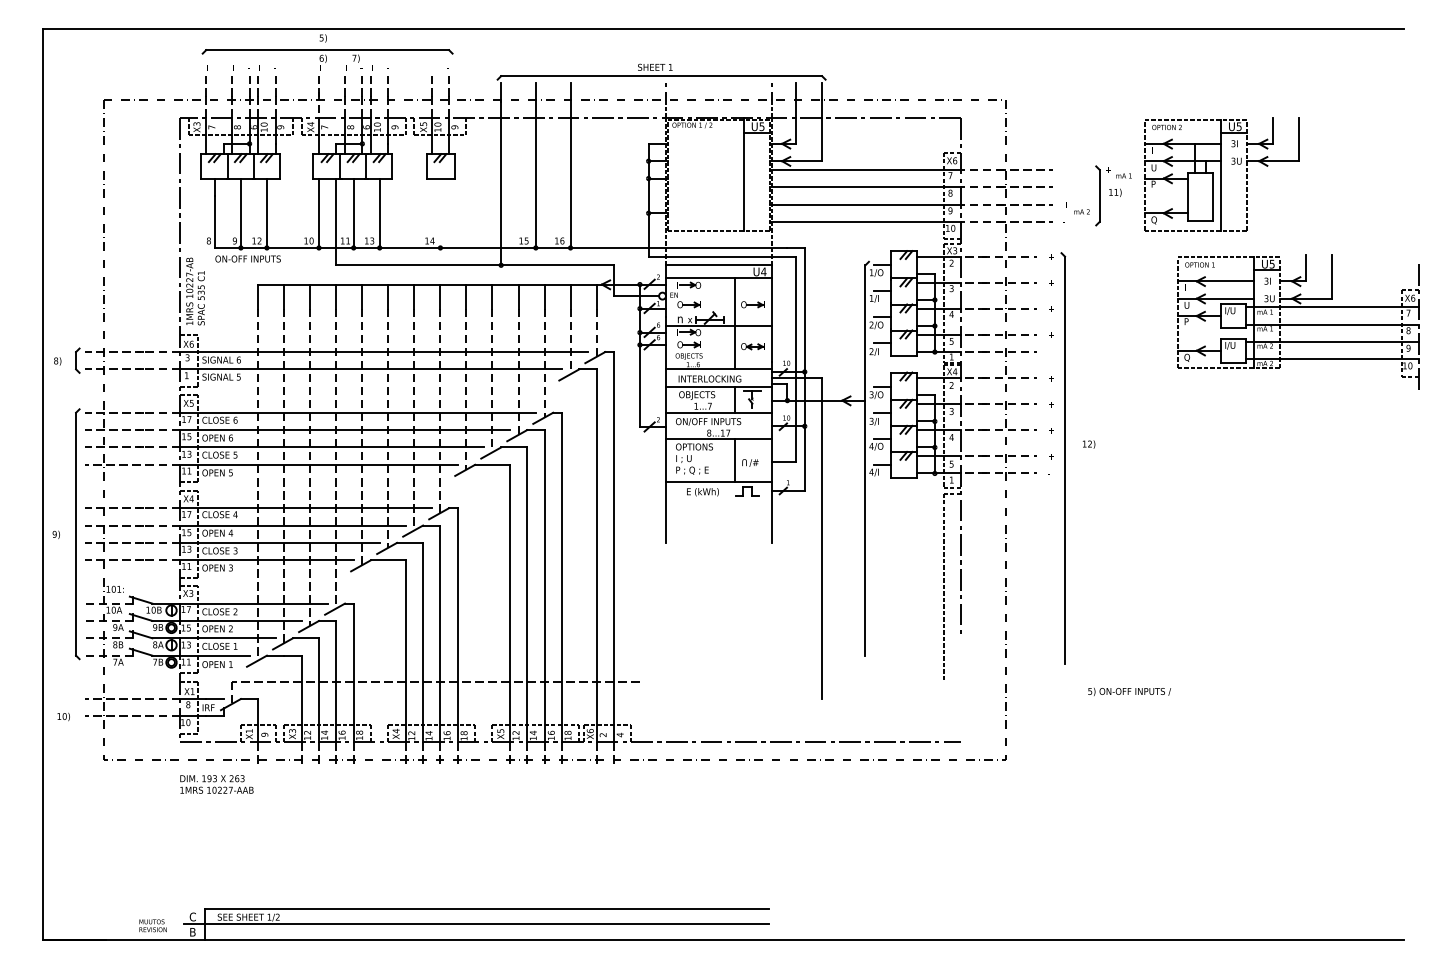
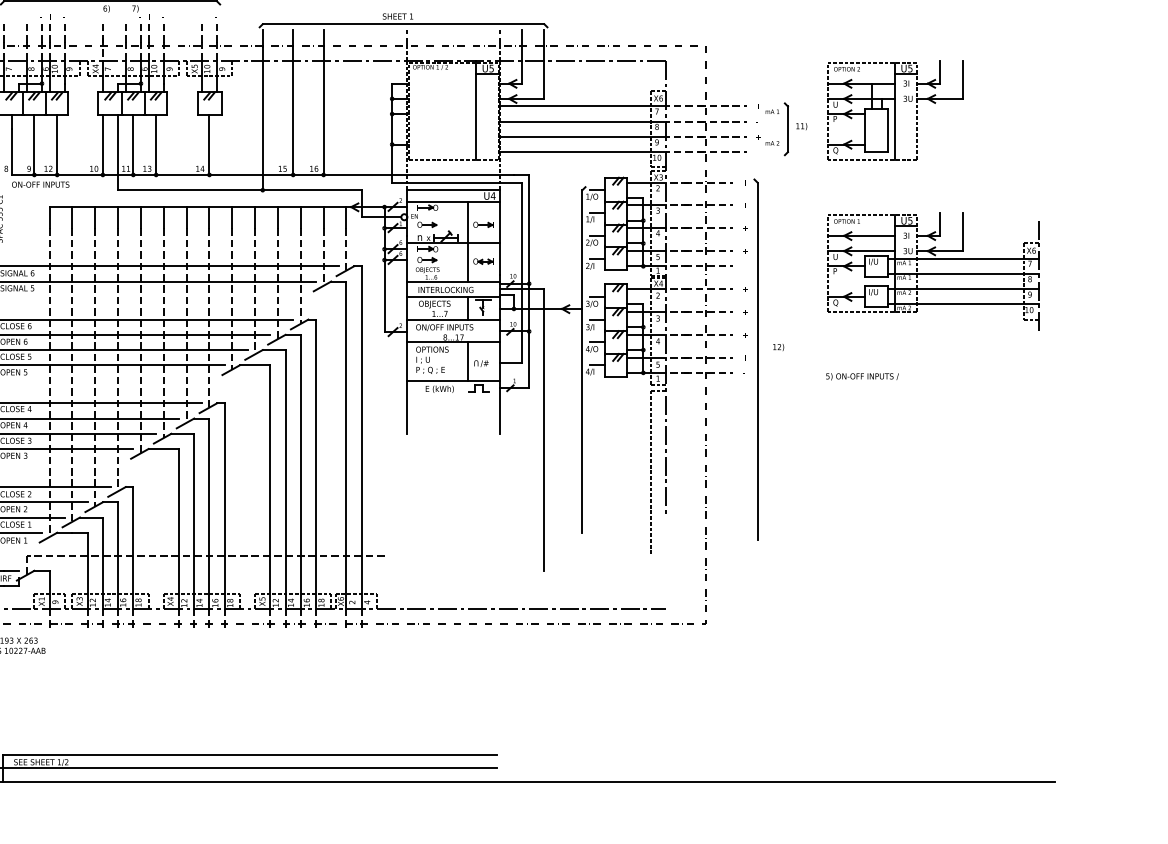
text: (1118, 172) -> (767, 108), moved
line: (440, 213) -> (209, 144), added
part: (1298, 321) -> (933, 271), moved
text: (1129, 691) -> (862, 376), moved

